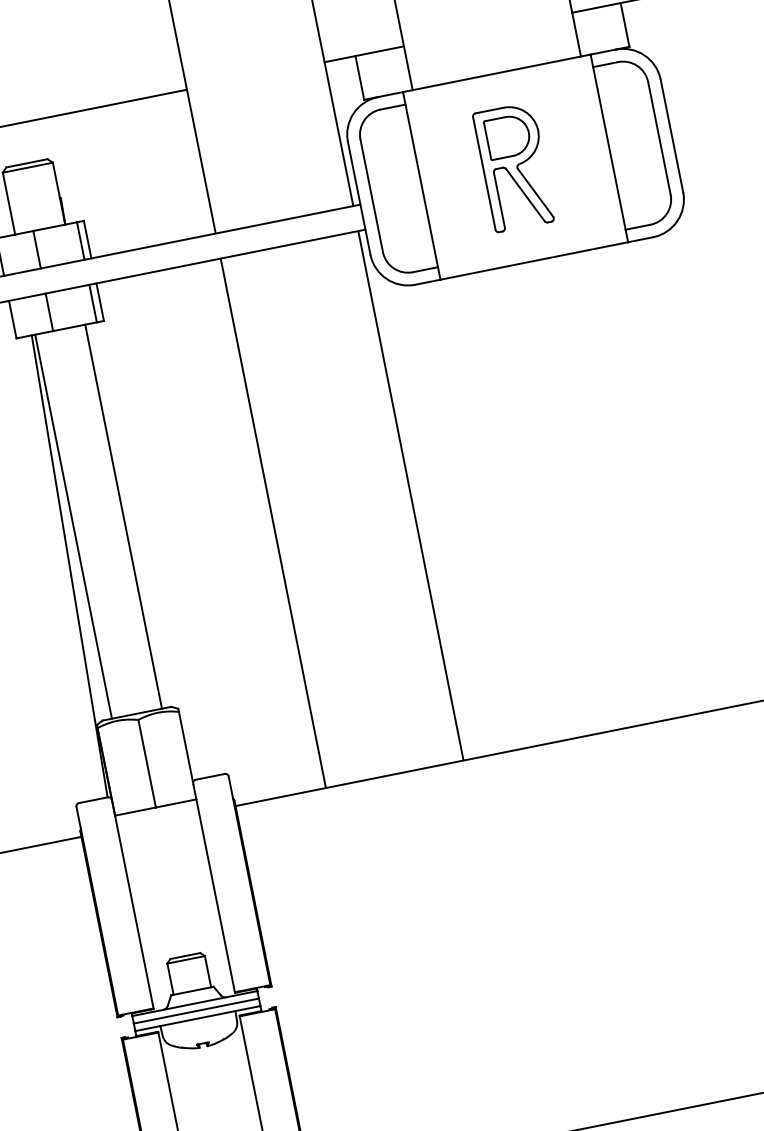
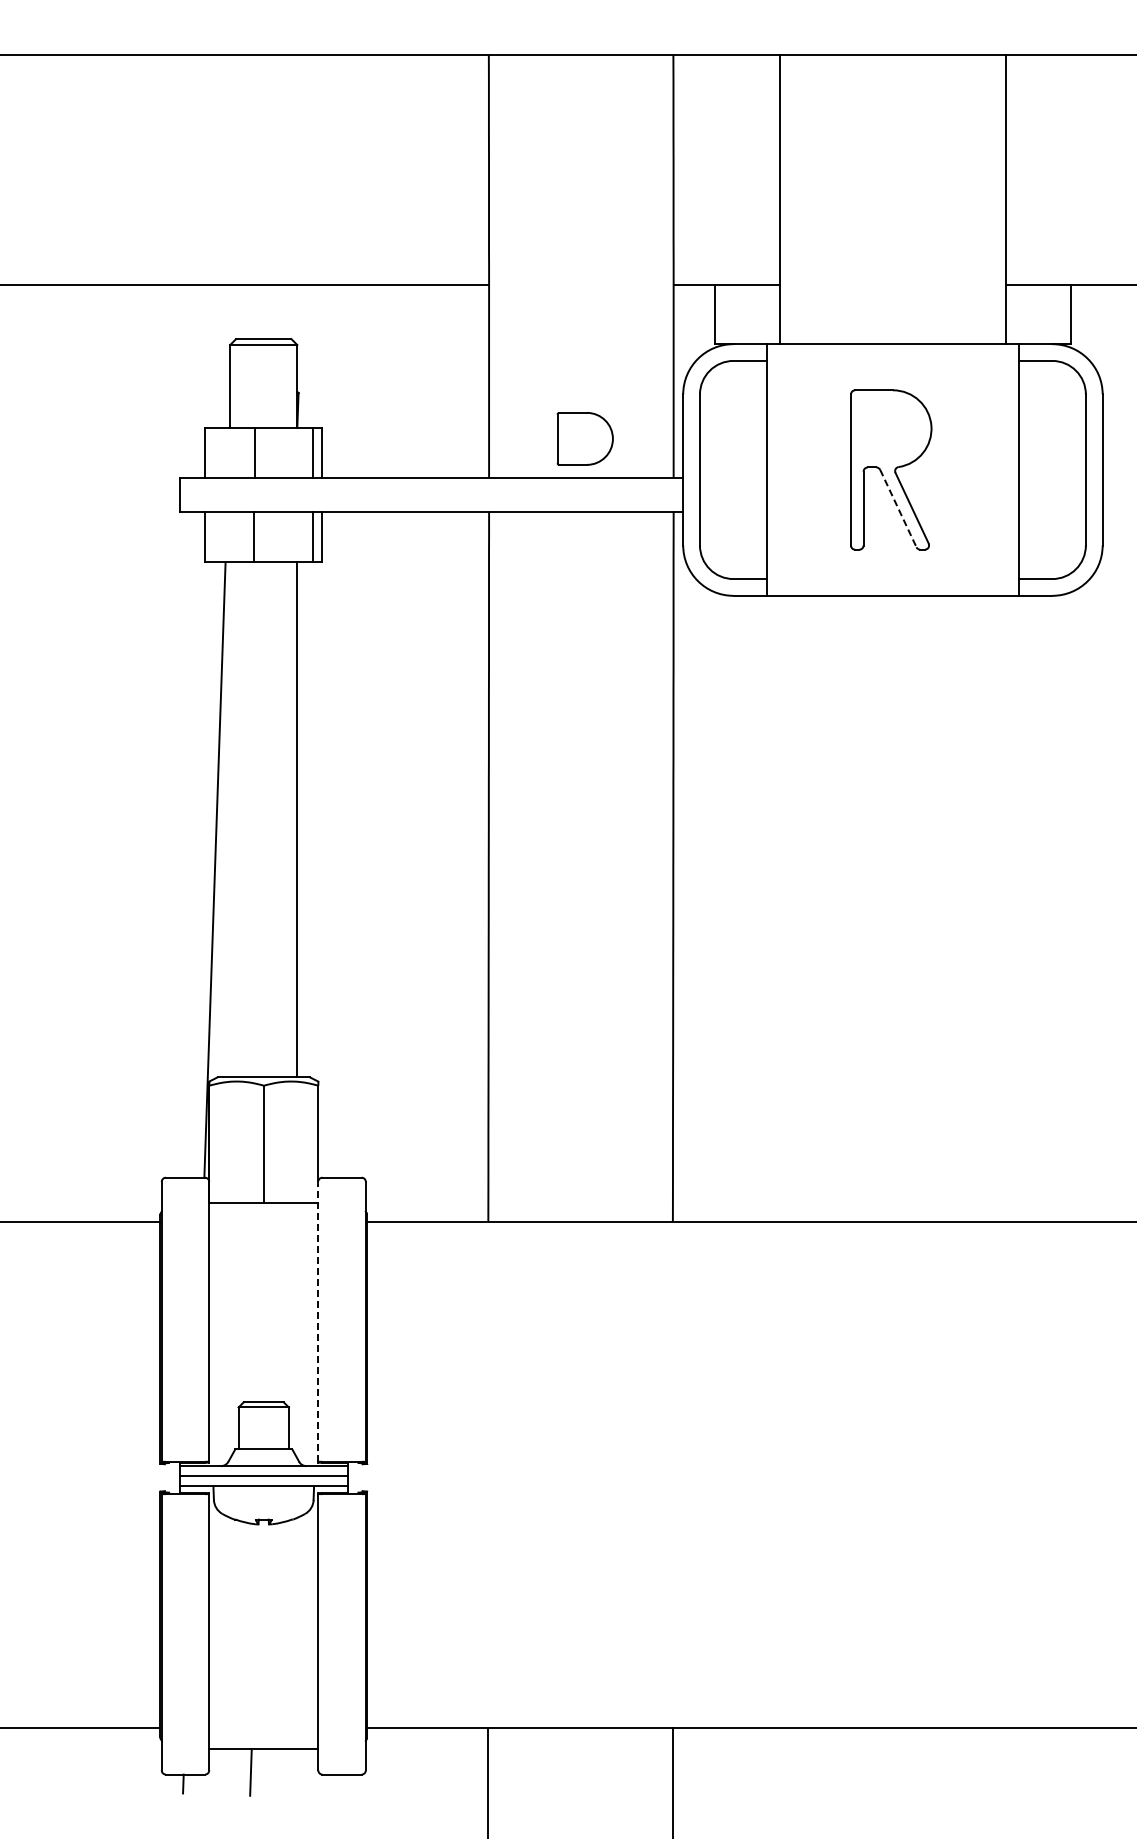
part: (507, 136) -> (584, 438), moved
line: (525, 195) -> (898, 508), solid -> dashed
line: (73, 526) -> (230, 819), removed
line: (214, 888) -> (318, 1322), solid -> dashed

